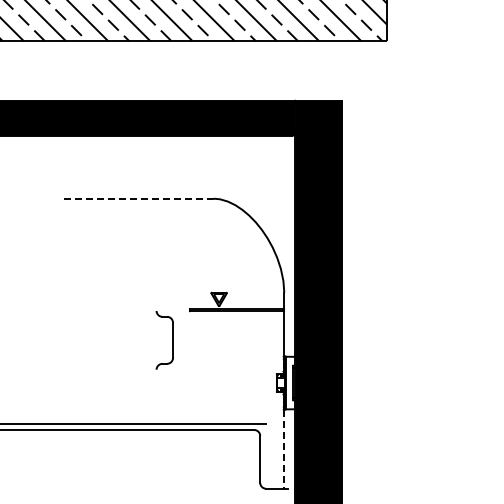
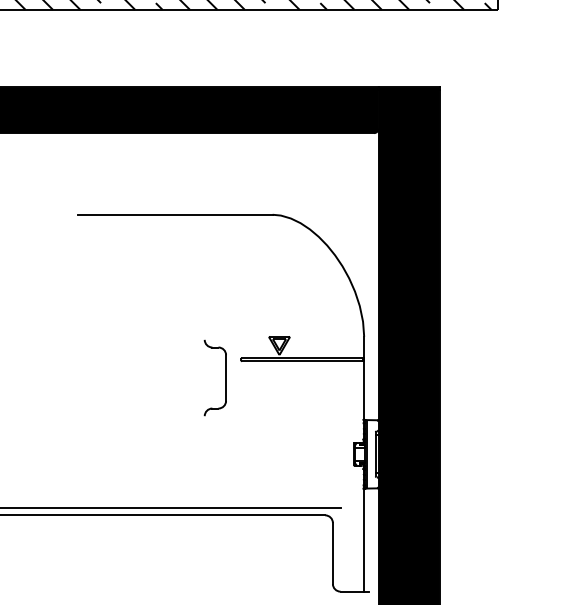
line: (138, 198) -> (174, 214), dashed -> solid
part: (172, 340) -> (225, 378), moved
line: (284, 449) -> (364, 540), dashed -> solid

